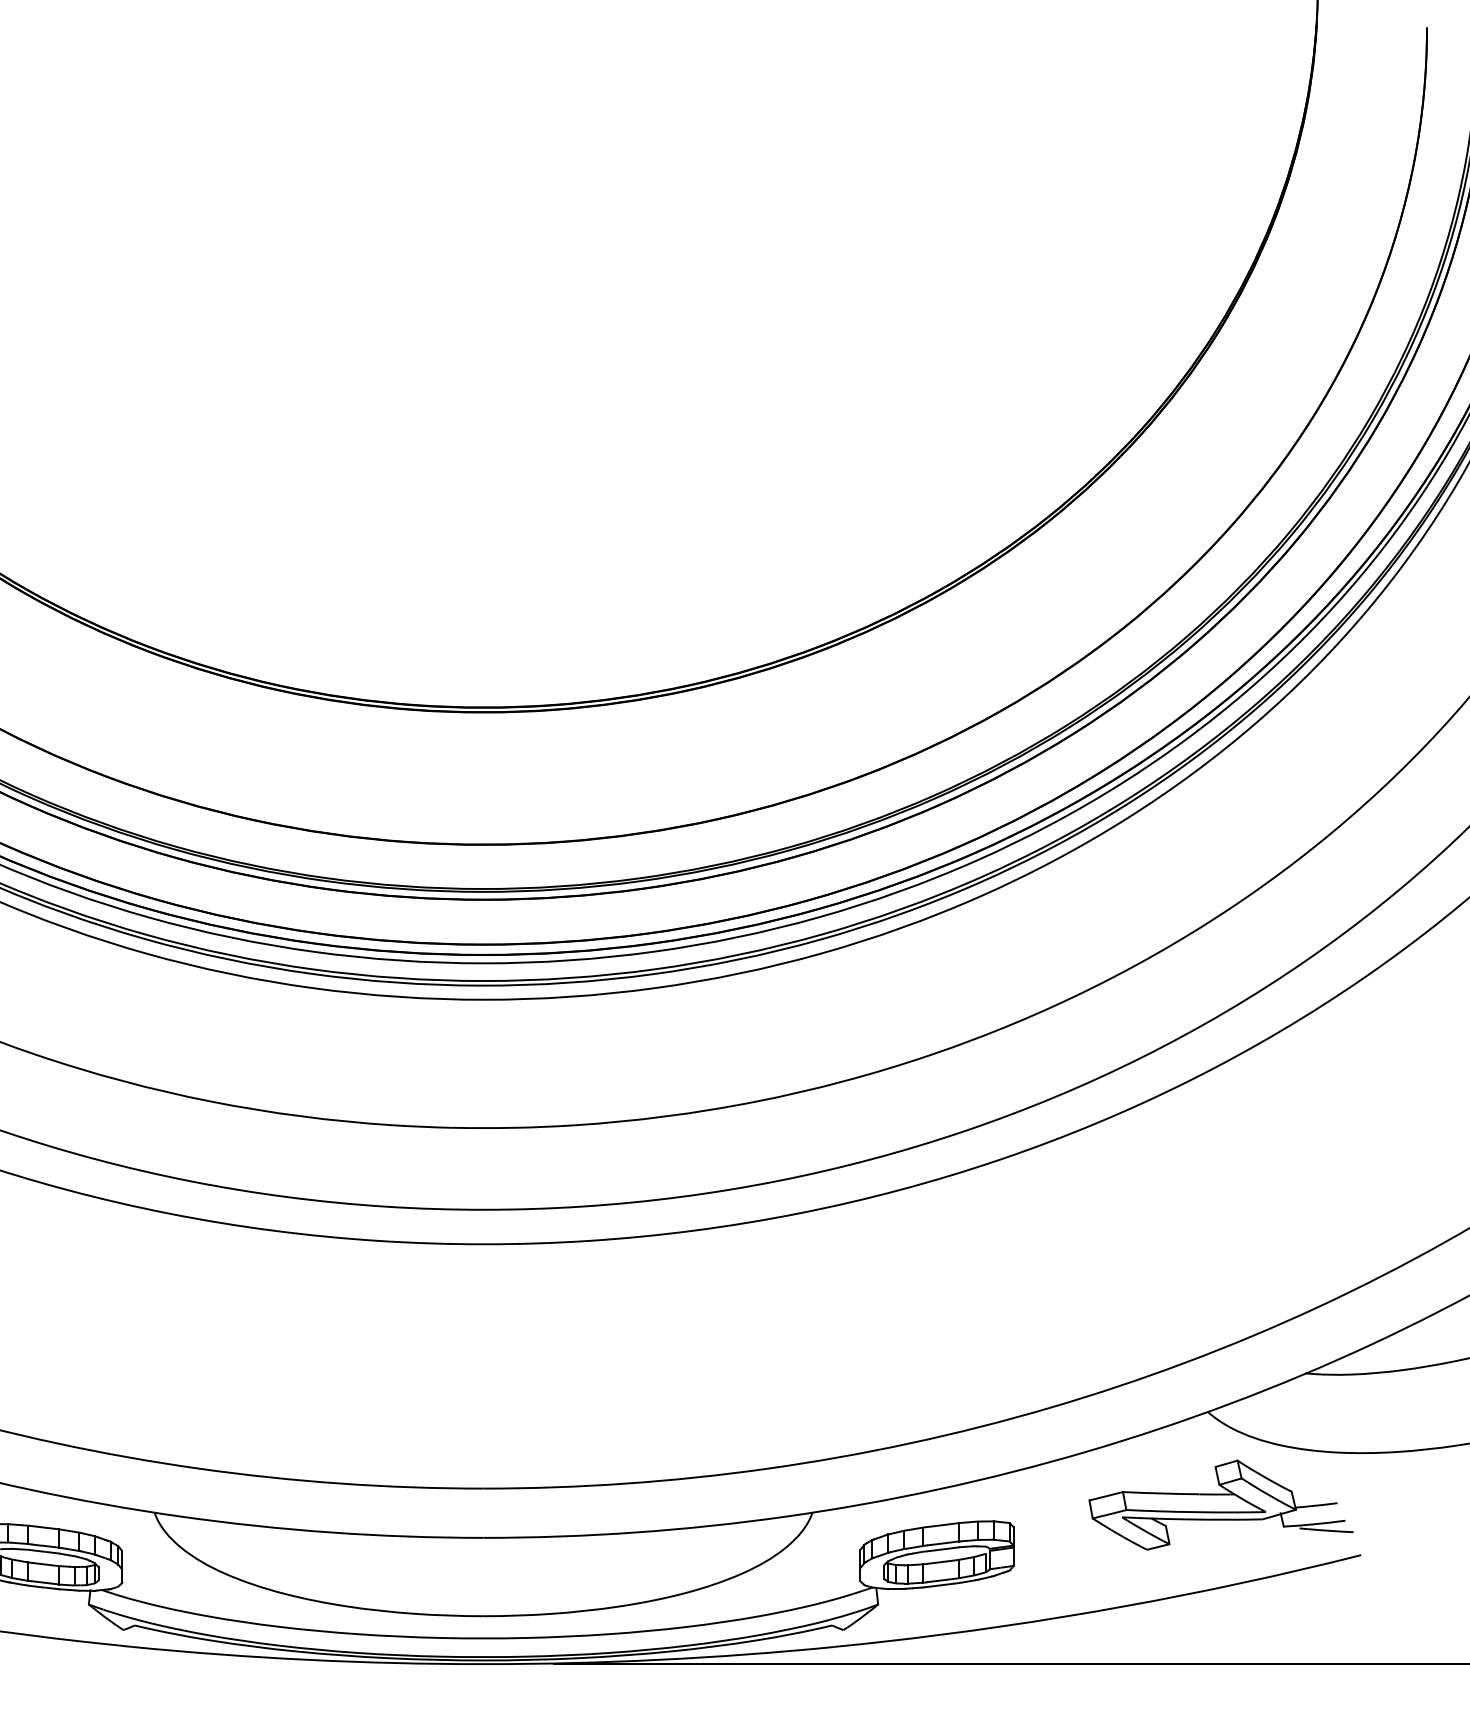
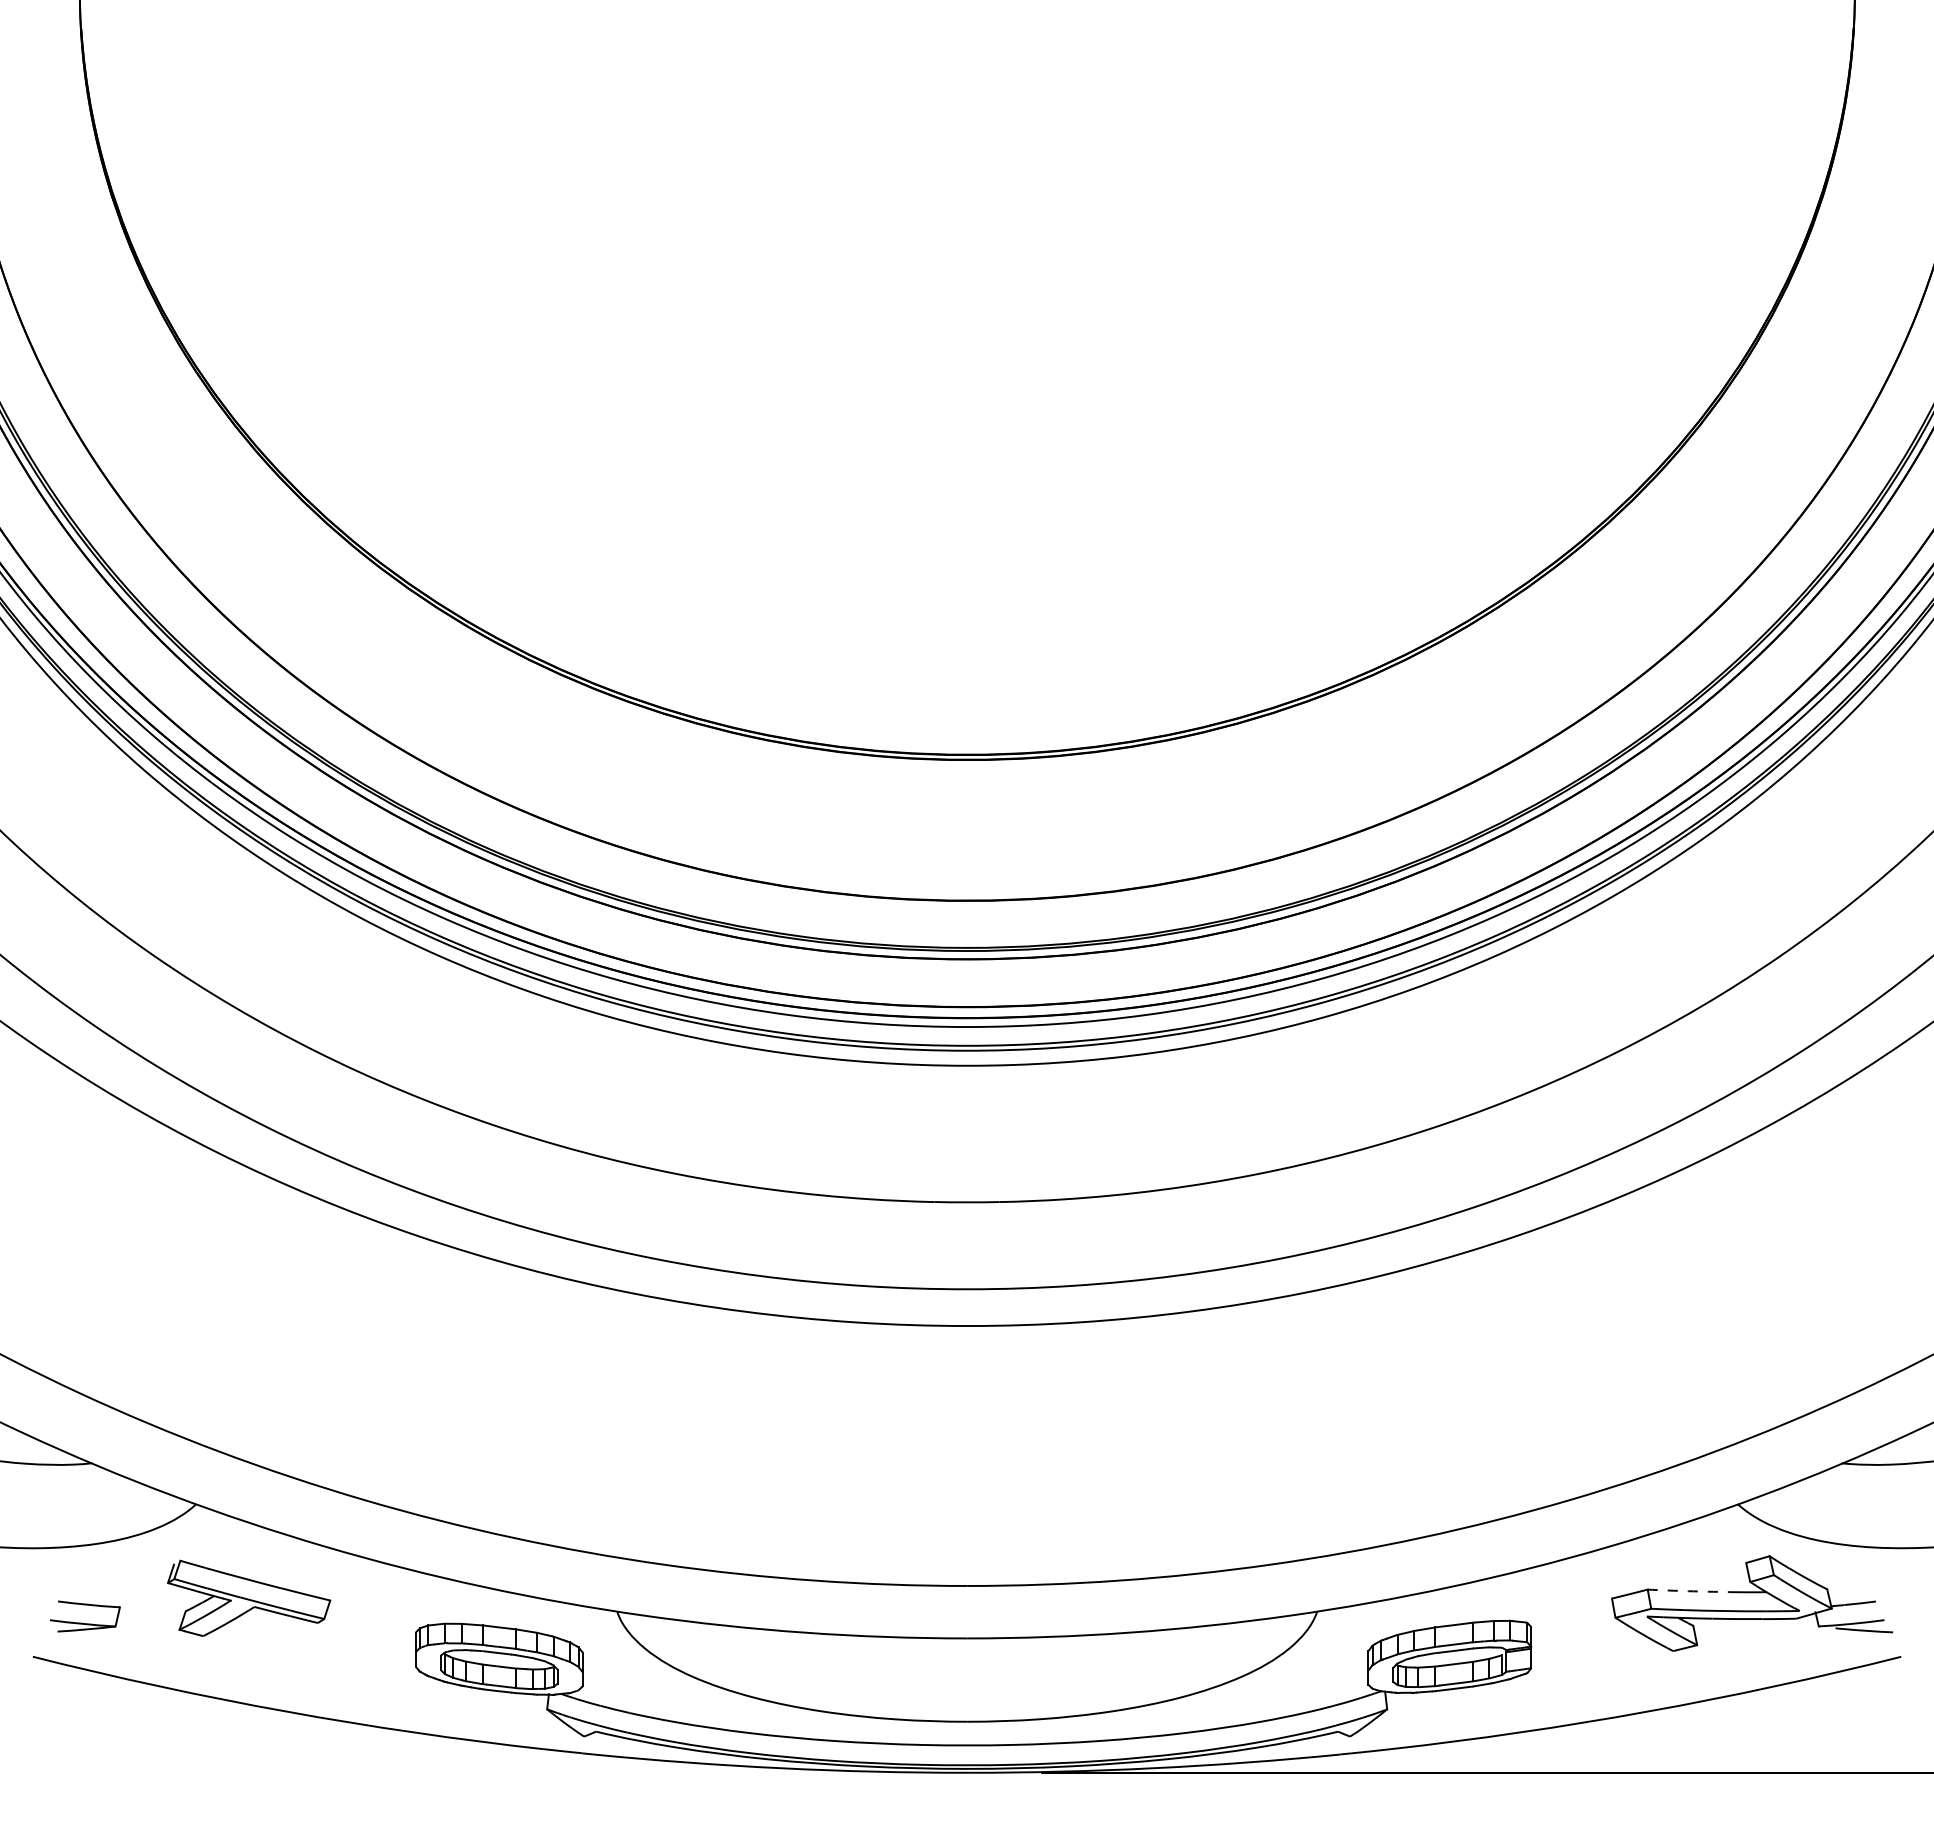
arc: (1161, 1493) -> (1688, 1591), solid -> dashed

